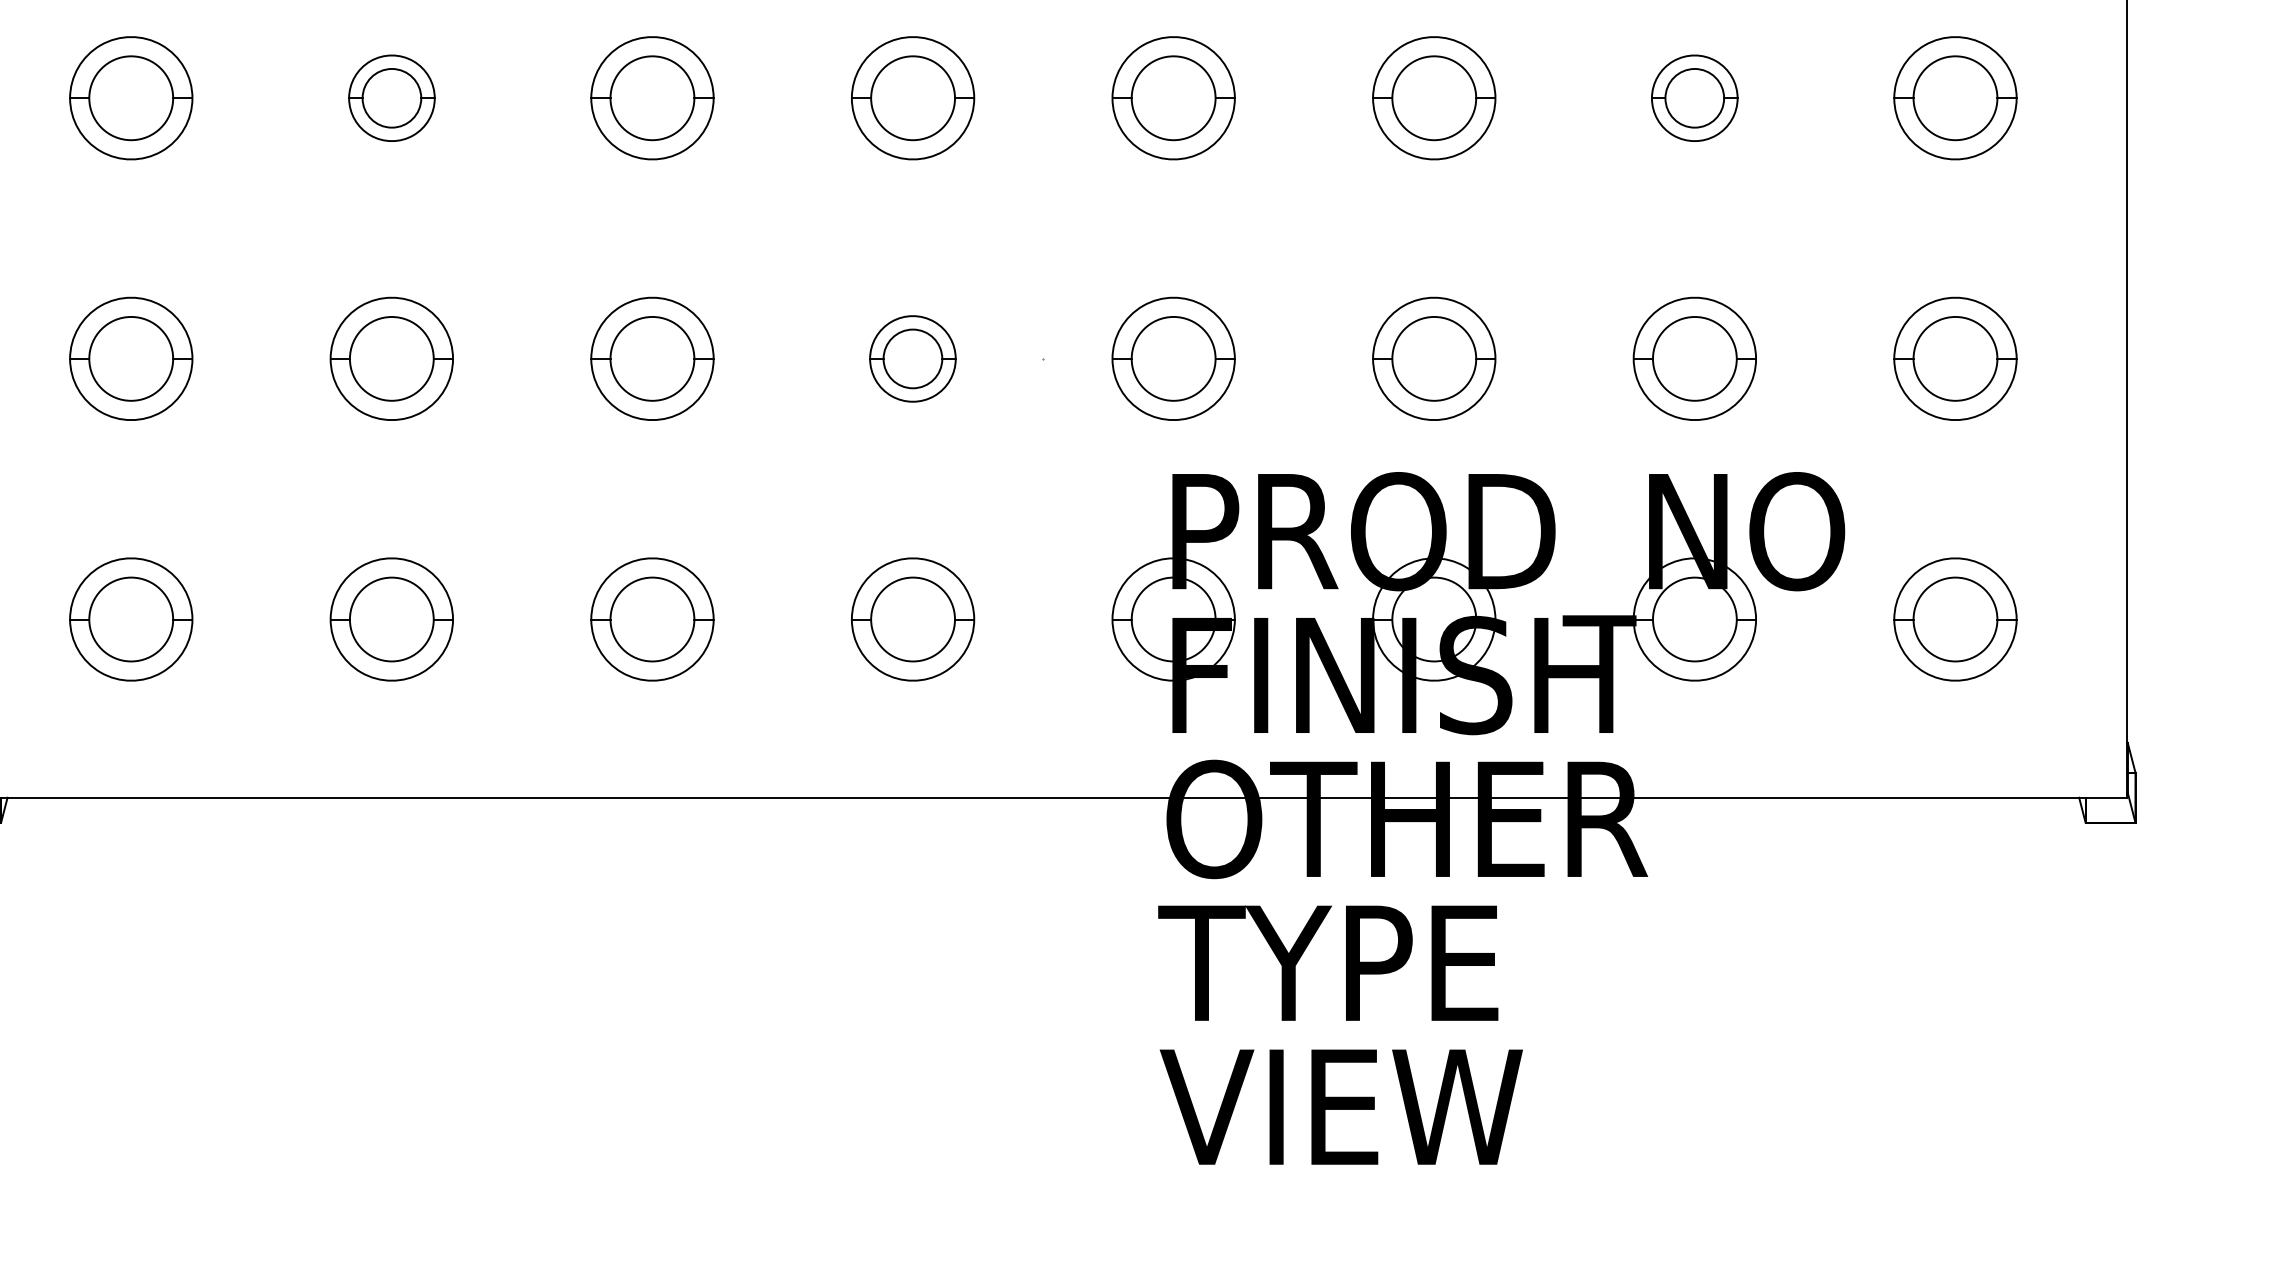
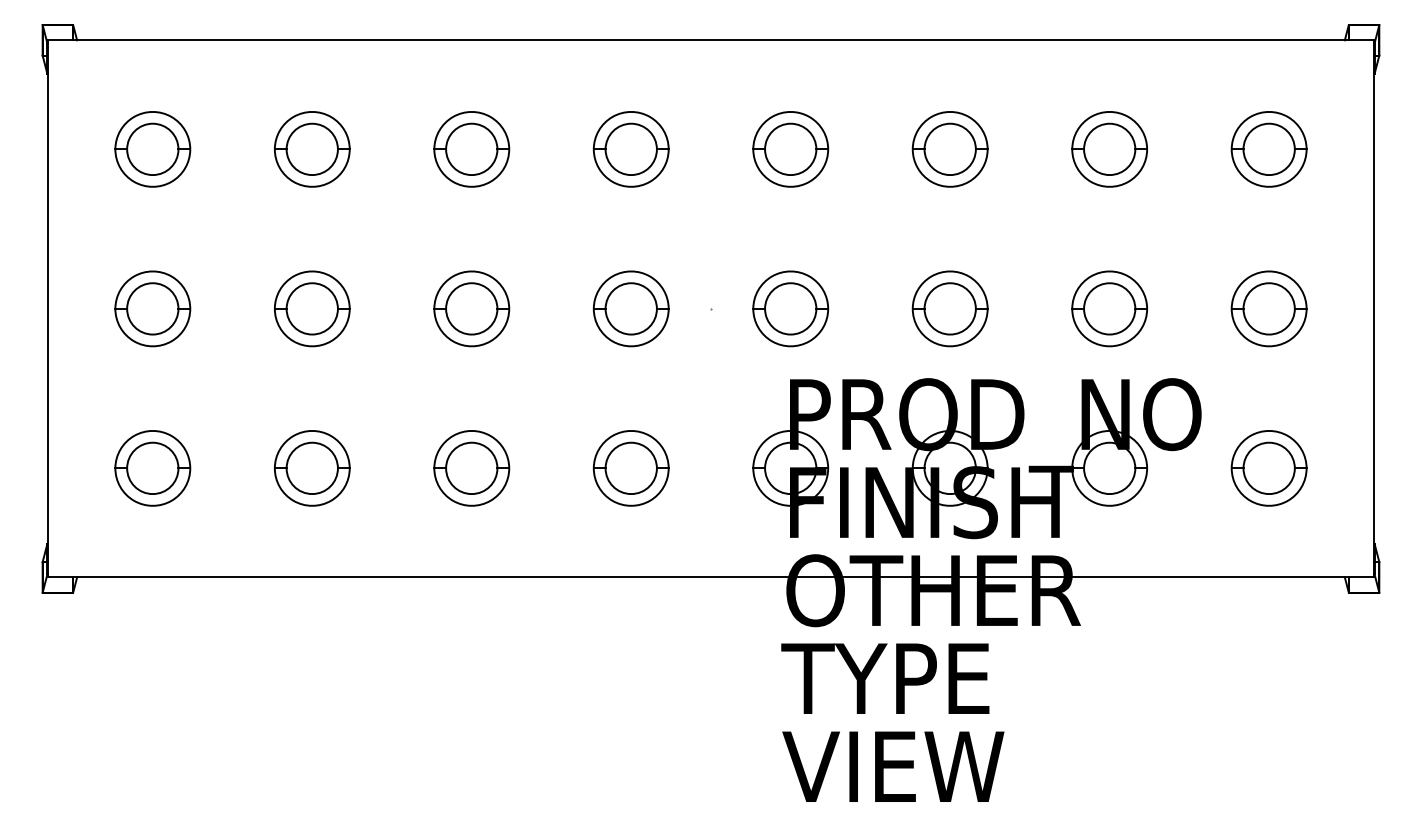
part: (392, 98) -> (312, 149), size x1.43
part: (1694, 98) -> (1109, 149), size x1.43
part: (911, 358) -> (630, 308), size x1.43

